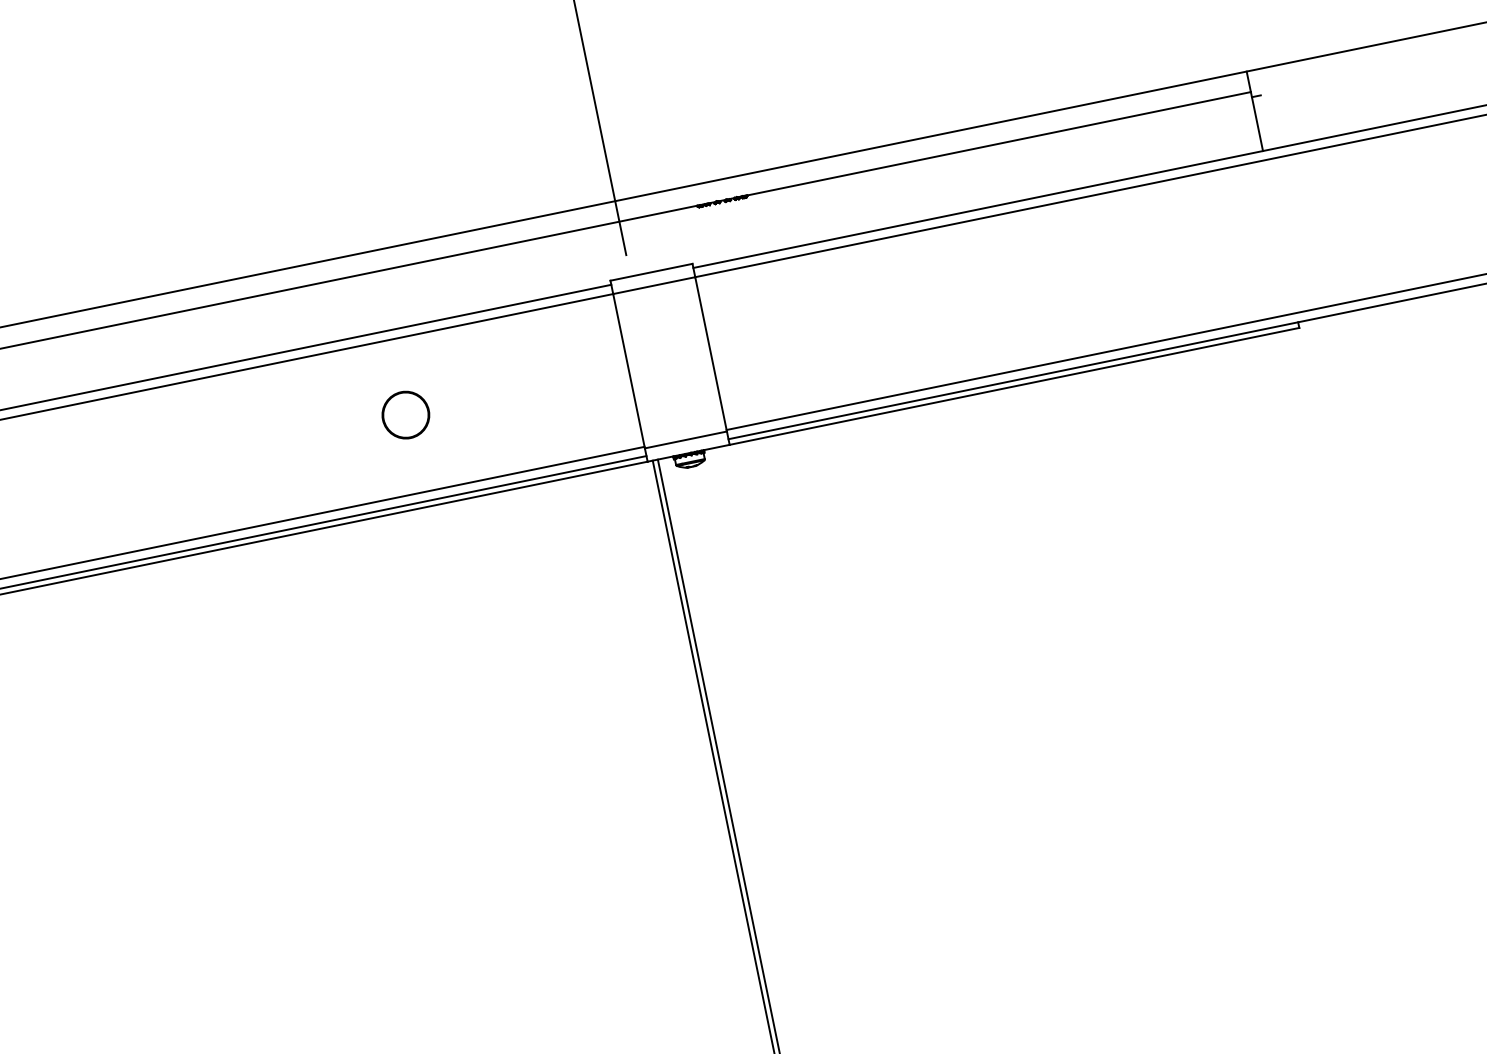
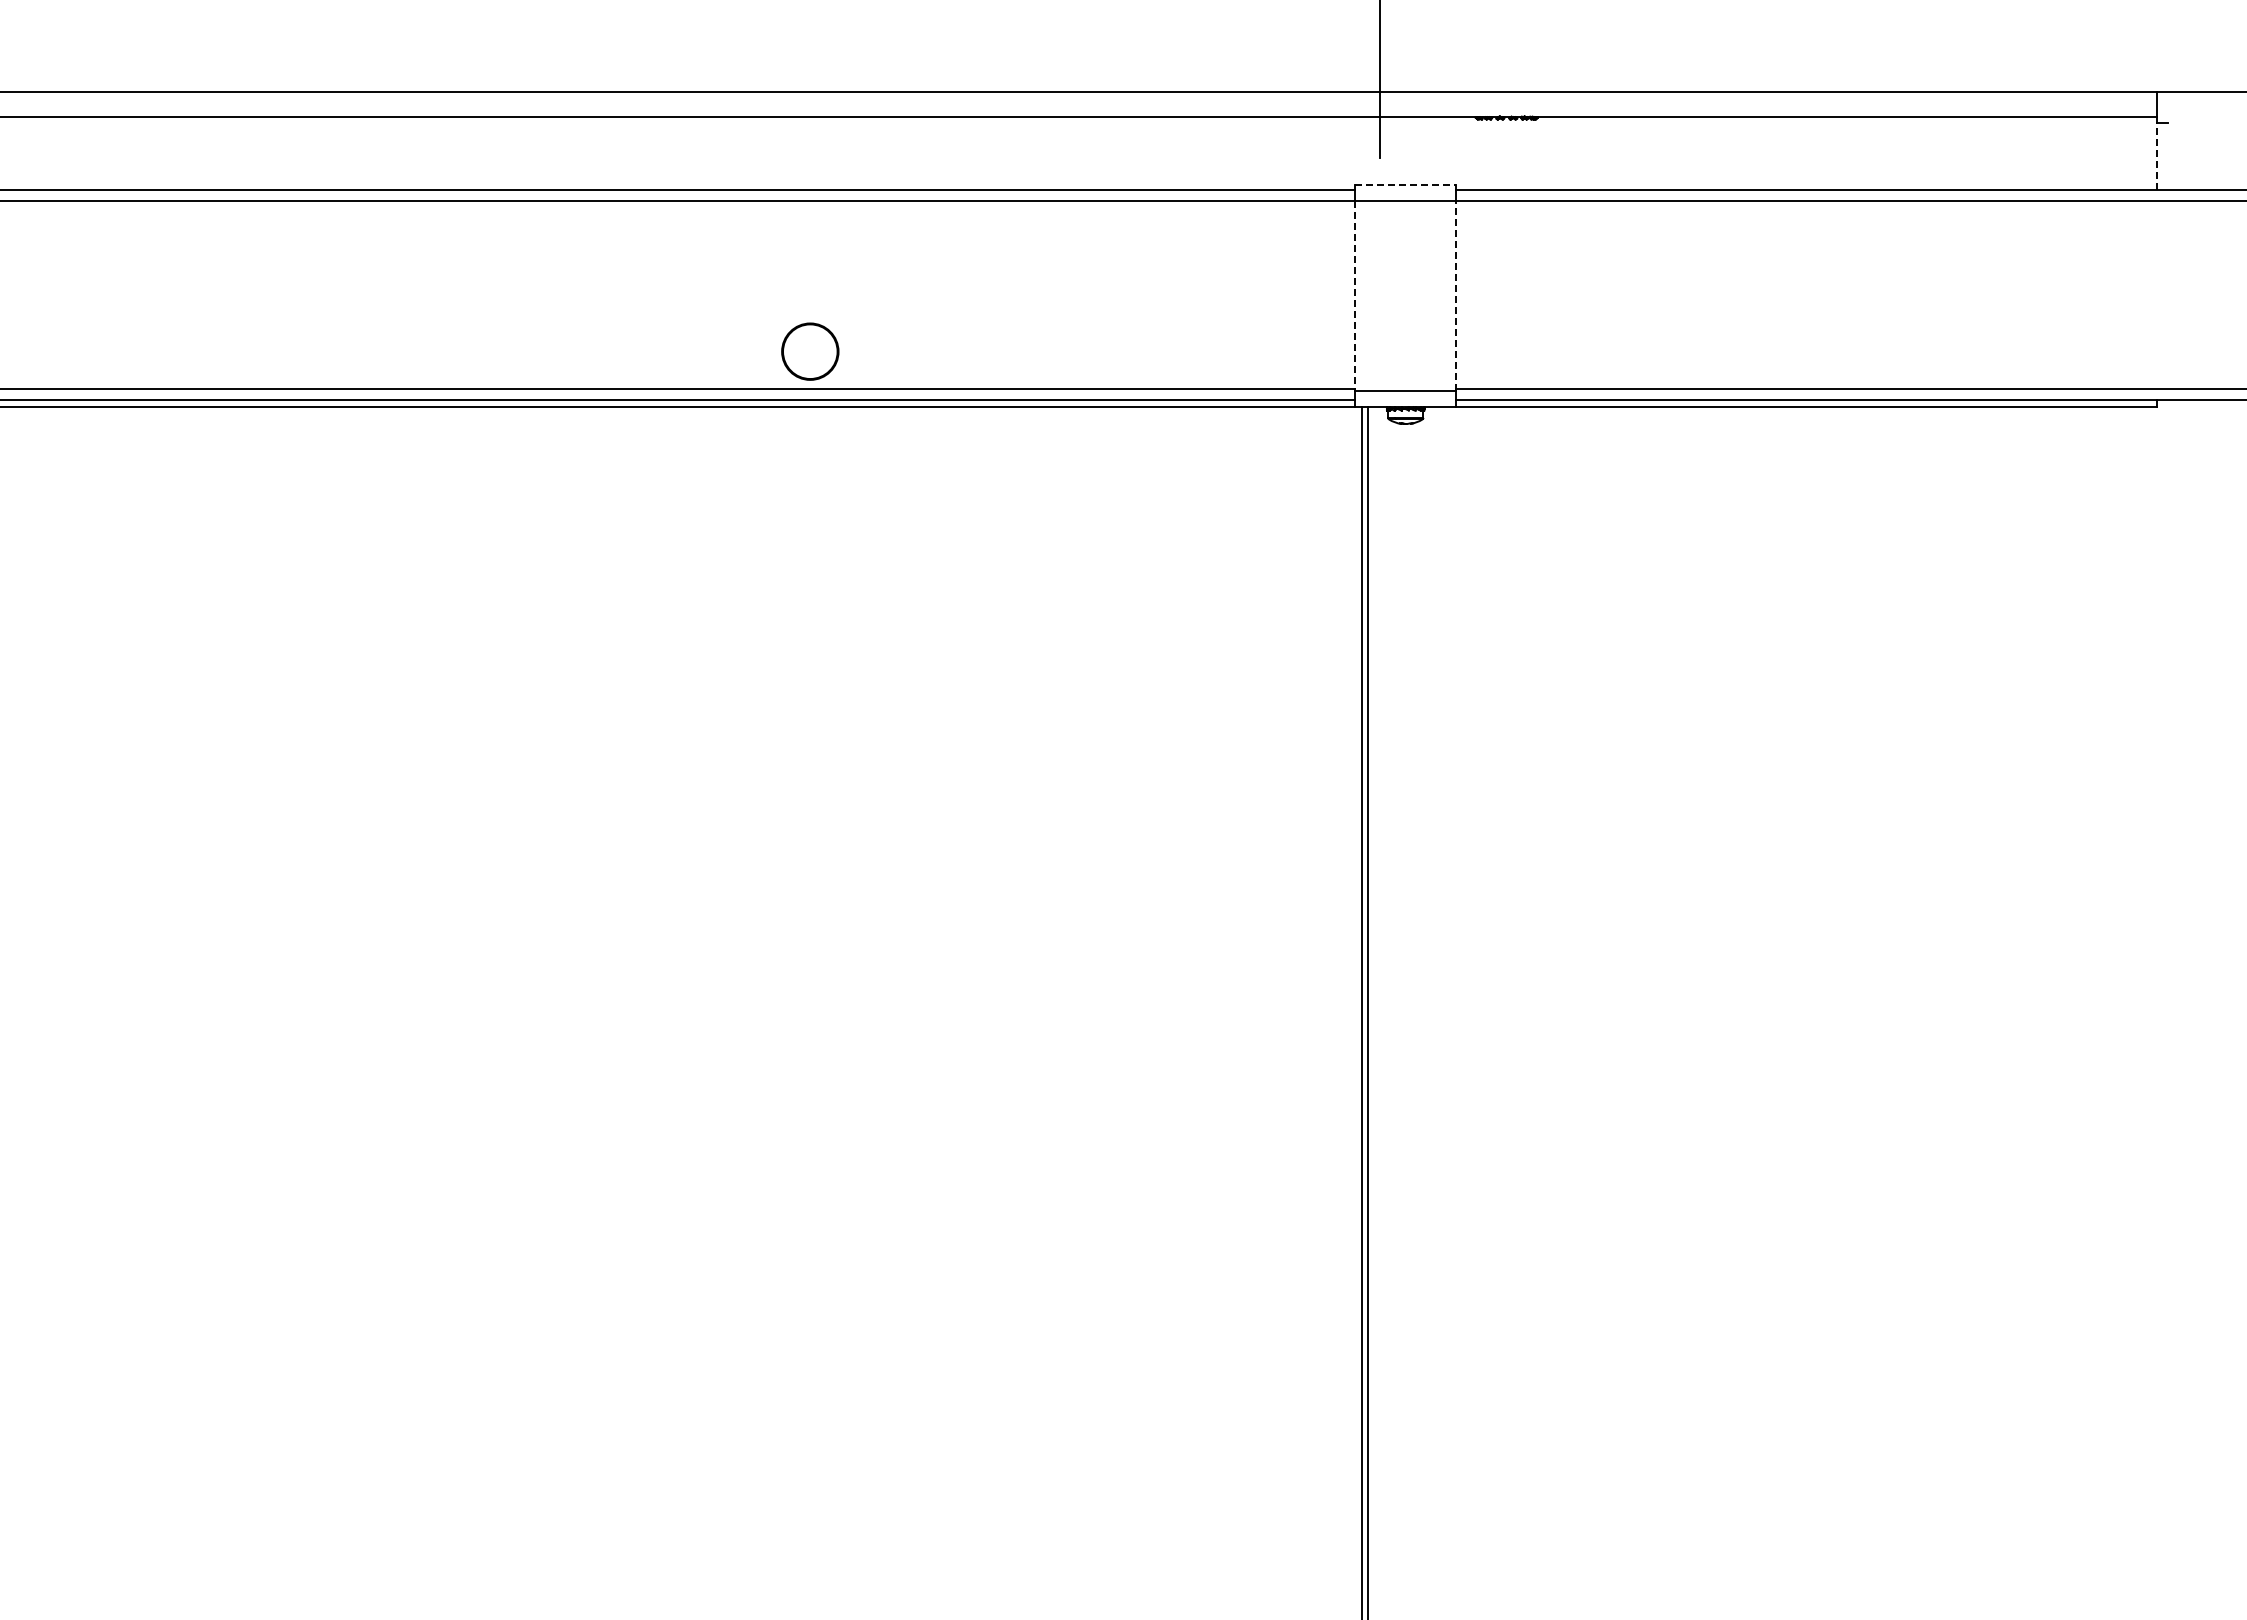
line: (1256, 120) -> (2156, 152), solid -> dashed
line: (652, 272) -> (1406, 184), solid -> dashed
line: (711, 353) -> (1456, 295), solid -> dashed
line: (629, 370) -> (1355, 295), solid -> dashed
circle: (406, 414) -> (810, 351), moved

